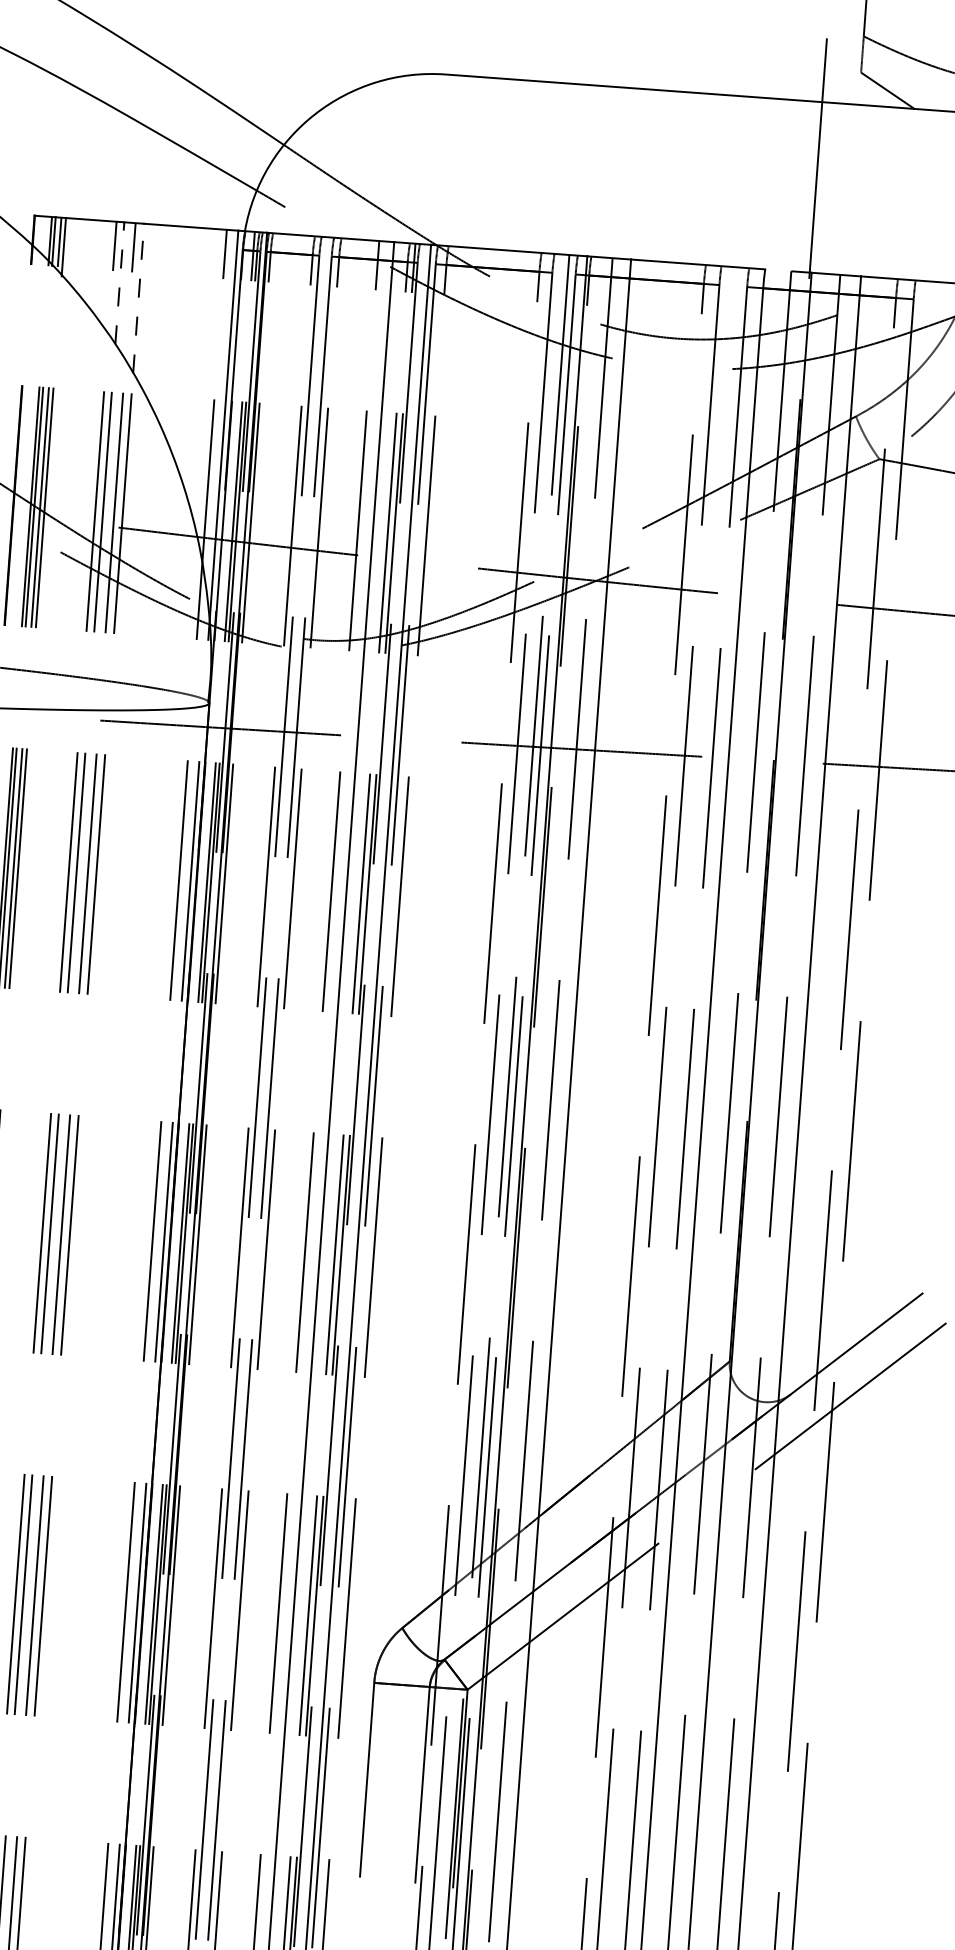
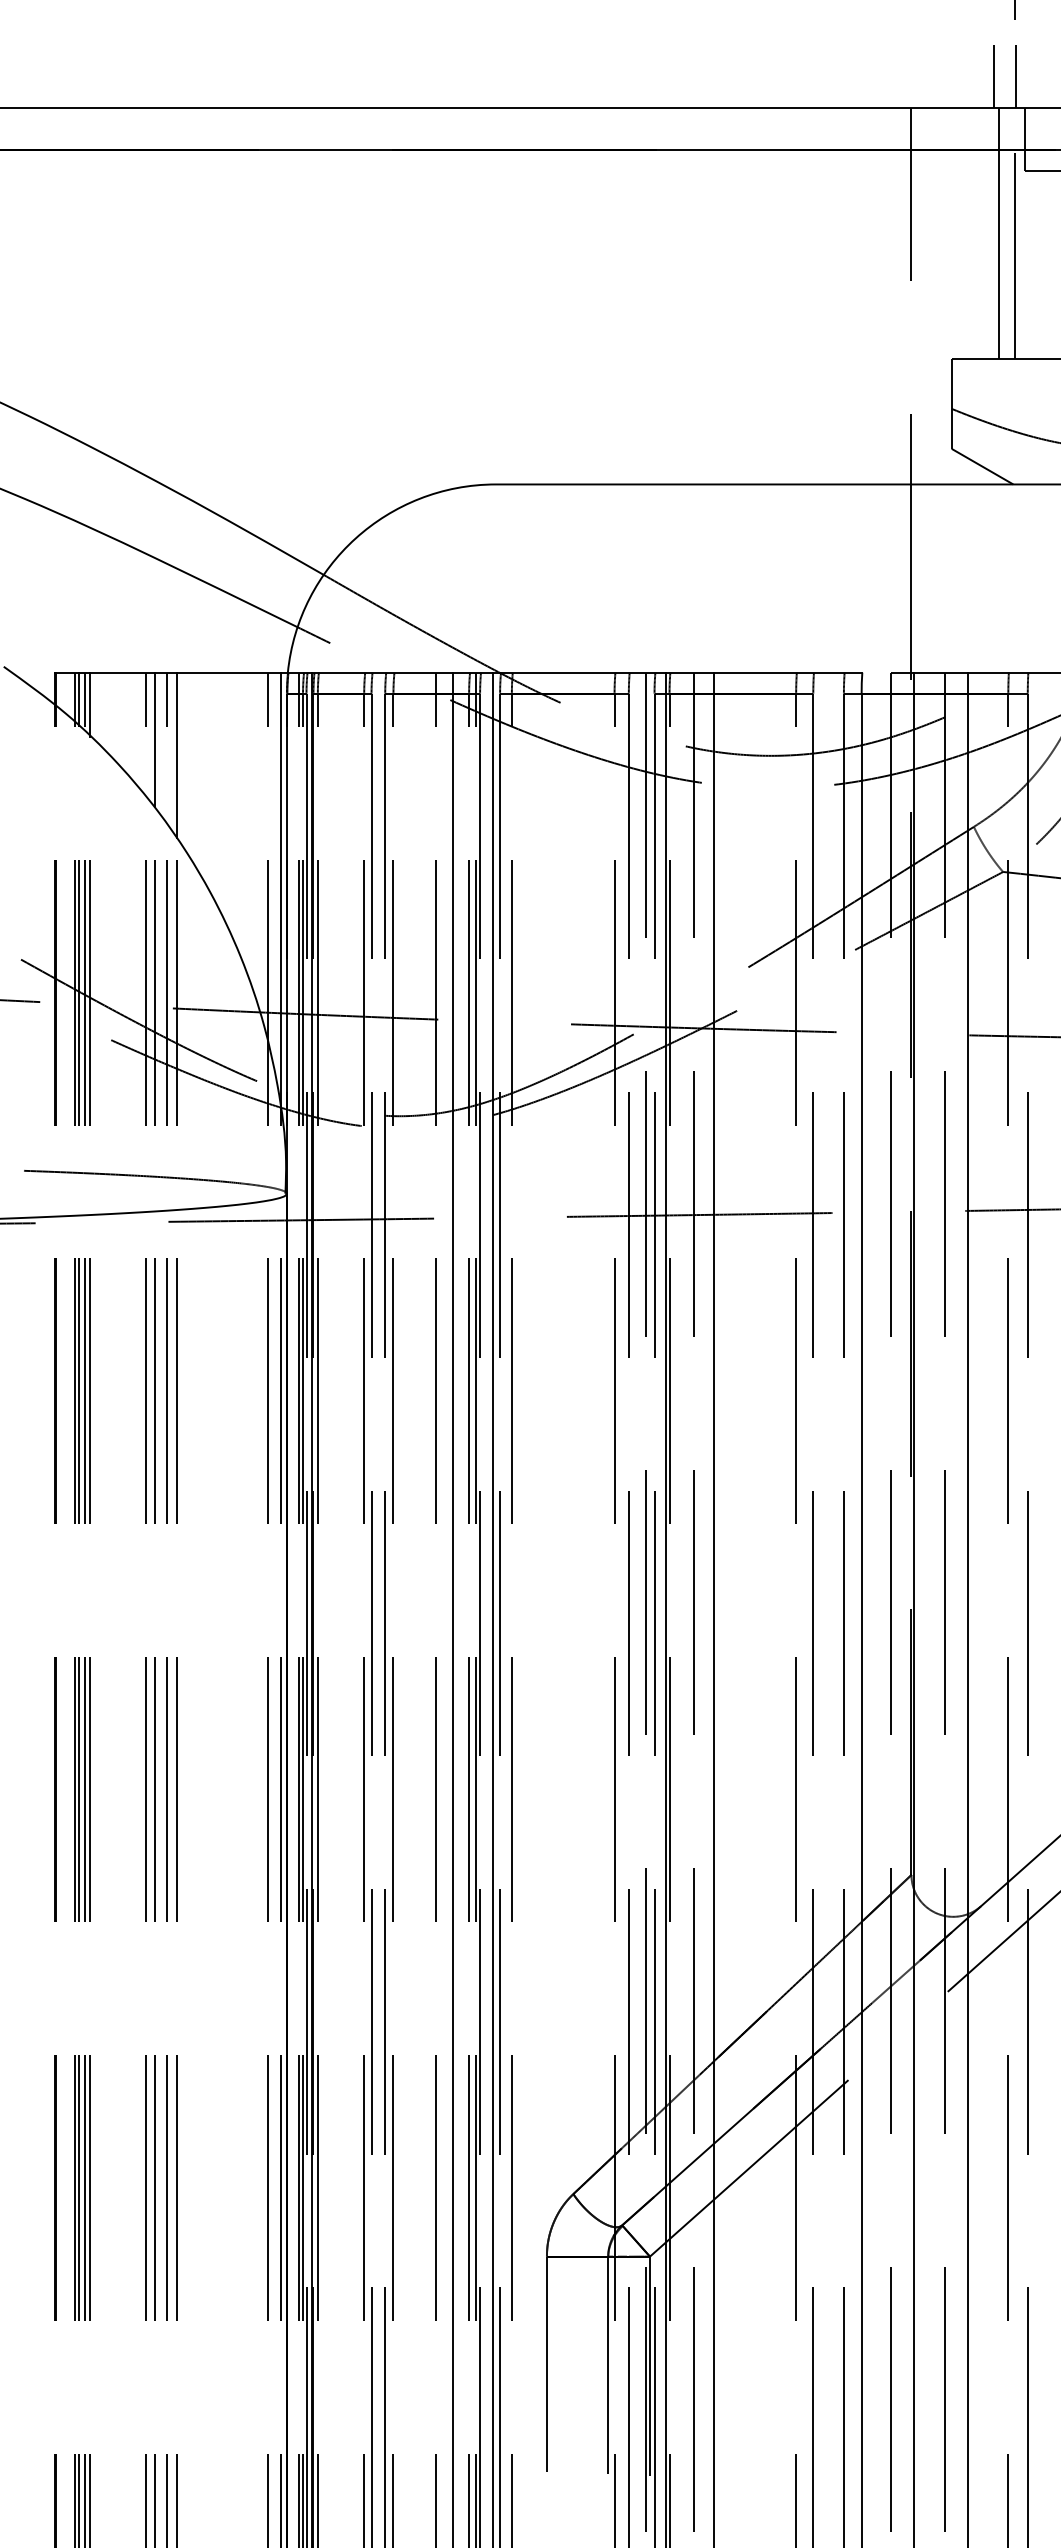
line: (119, 282) -> (154, 739), dashed -> solid
line: (138, 298) -> (176, 755), dashed -> solid

